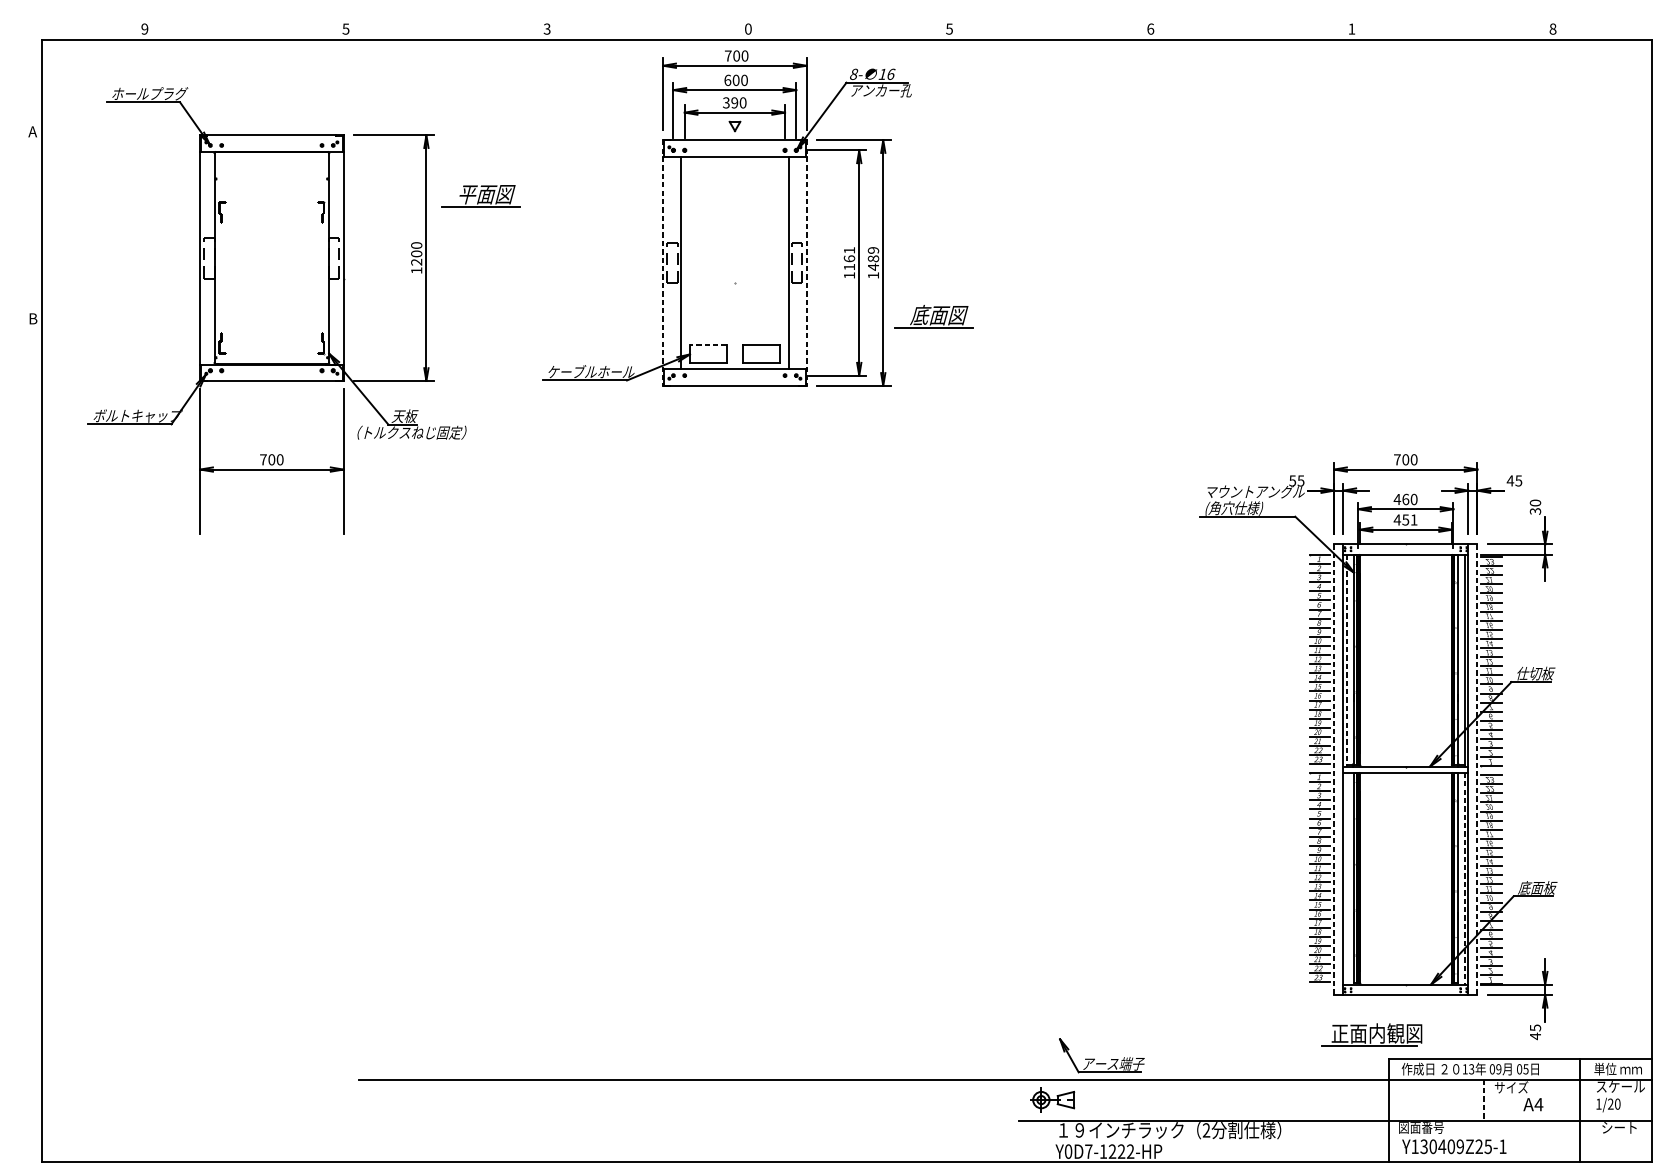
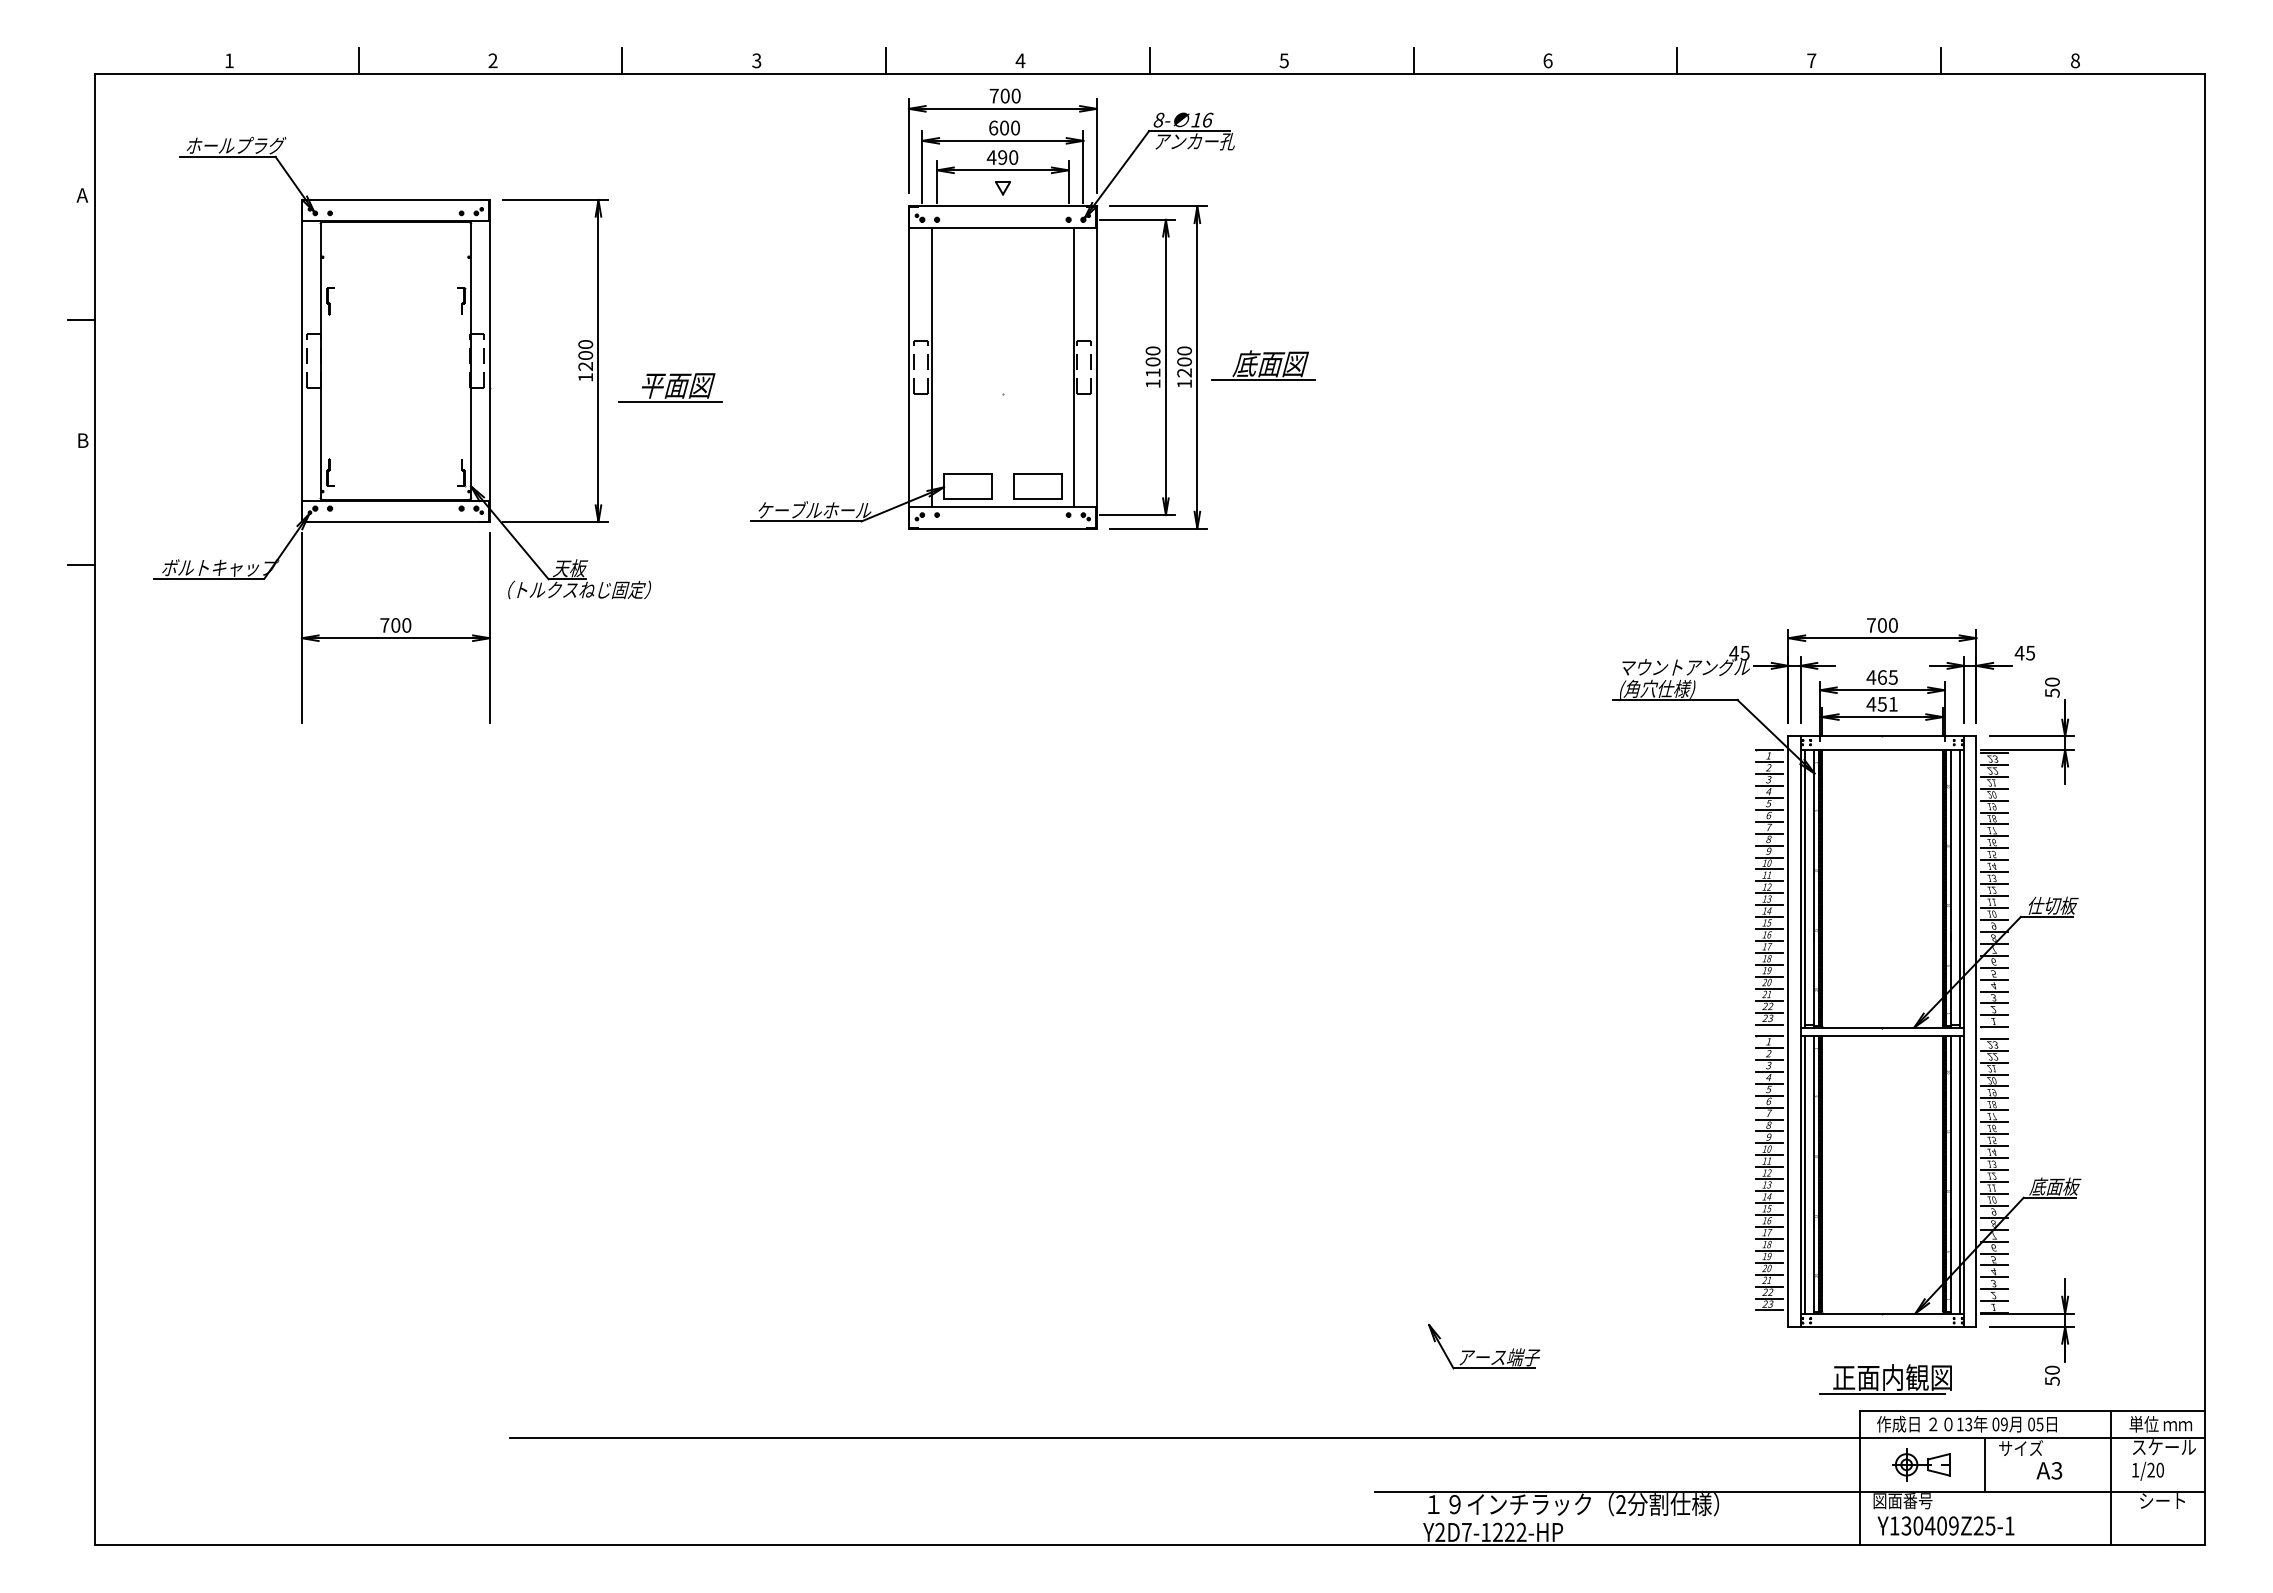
text: (144, 28) -> (228, 60), 9 -> 1
line: (243, 28) -> (358, 60), added
text: (345, 28) -> (492, 60), 5 -> 2
line: (444, 28) -> (622, 60), added
line: (646, 28) -> (886, 60), added
text: (748, 28) -> (1020, 60), 0 -> 4
line: (846, 28) -> (1149, 60), added
line: (1048, 28) -> (1413, 60), added
line: (1249, 28) -> (1677, 60), added
text: (1351, 28) -> (1811, 60), 1 -> 7
line: (1450, 28) -> (1941, 60), added
text: (726, 102) -> (991, 157), 390 -> 490
part: (481, 195) -> (670, 387), moved
line: (32, 226) -> (81, 319), added
text: (849, 254) -> (1152, 356), 1161 -> 1100
text: (873, 258) -> (1184, 361), 1489 -> 1200
line: (662, 263) -> (908, 367), dashed -> solid
line: (806, 263) -> (1096, 367), dashed -> solid
part: (933, 316) -> (1263, 365), moved
line: (707, 344) -> (967, 474), dashed -> solid
line: (32, 413) -> (81, 564), added
text: (1292, 481) -> (1733, 653), 55 -> 45
text: (1413, 499) -> (1892, 677), 460 -> 465
text: (1534, 510) -> (2051, 692), 30 -> 50
line: (1347, 660) -> (1805, 888), dashed -> solid
line: (1334, 770) -> (1788, 1032), dashed -> solid
line: (1477, 770) -> (1976, 1032), dashed -> solid
line: (1347, 878) -> (1805, 1174), added
line: (1464, 878) -> (1959, 1174), dashed -> solid
text: (1535, 1031) -> (2052, 1375), 45 -> 50
part: (1371, 1035) -> (1885, 1379), moved
part: (1102, 1063) -> (1484, 1356), moved
part: (1052, 1099) -> (1921, 1464), moved
line: (1484, 1099) -> (1985, 1464), dashed -> solid
text: (1538, 1104) -> (2056, 1470), A4 -> A3
text: (1068, 1151) -> (1440, 1532), Y0D7-1222-HP -> Y2D7-1222-HP

